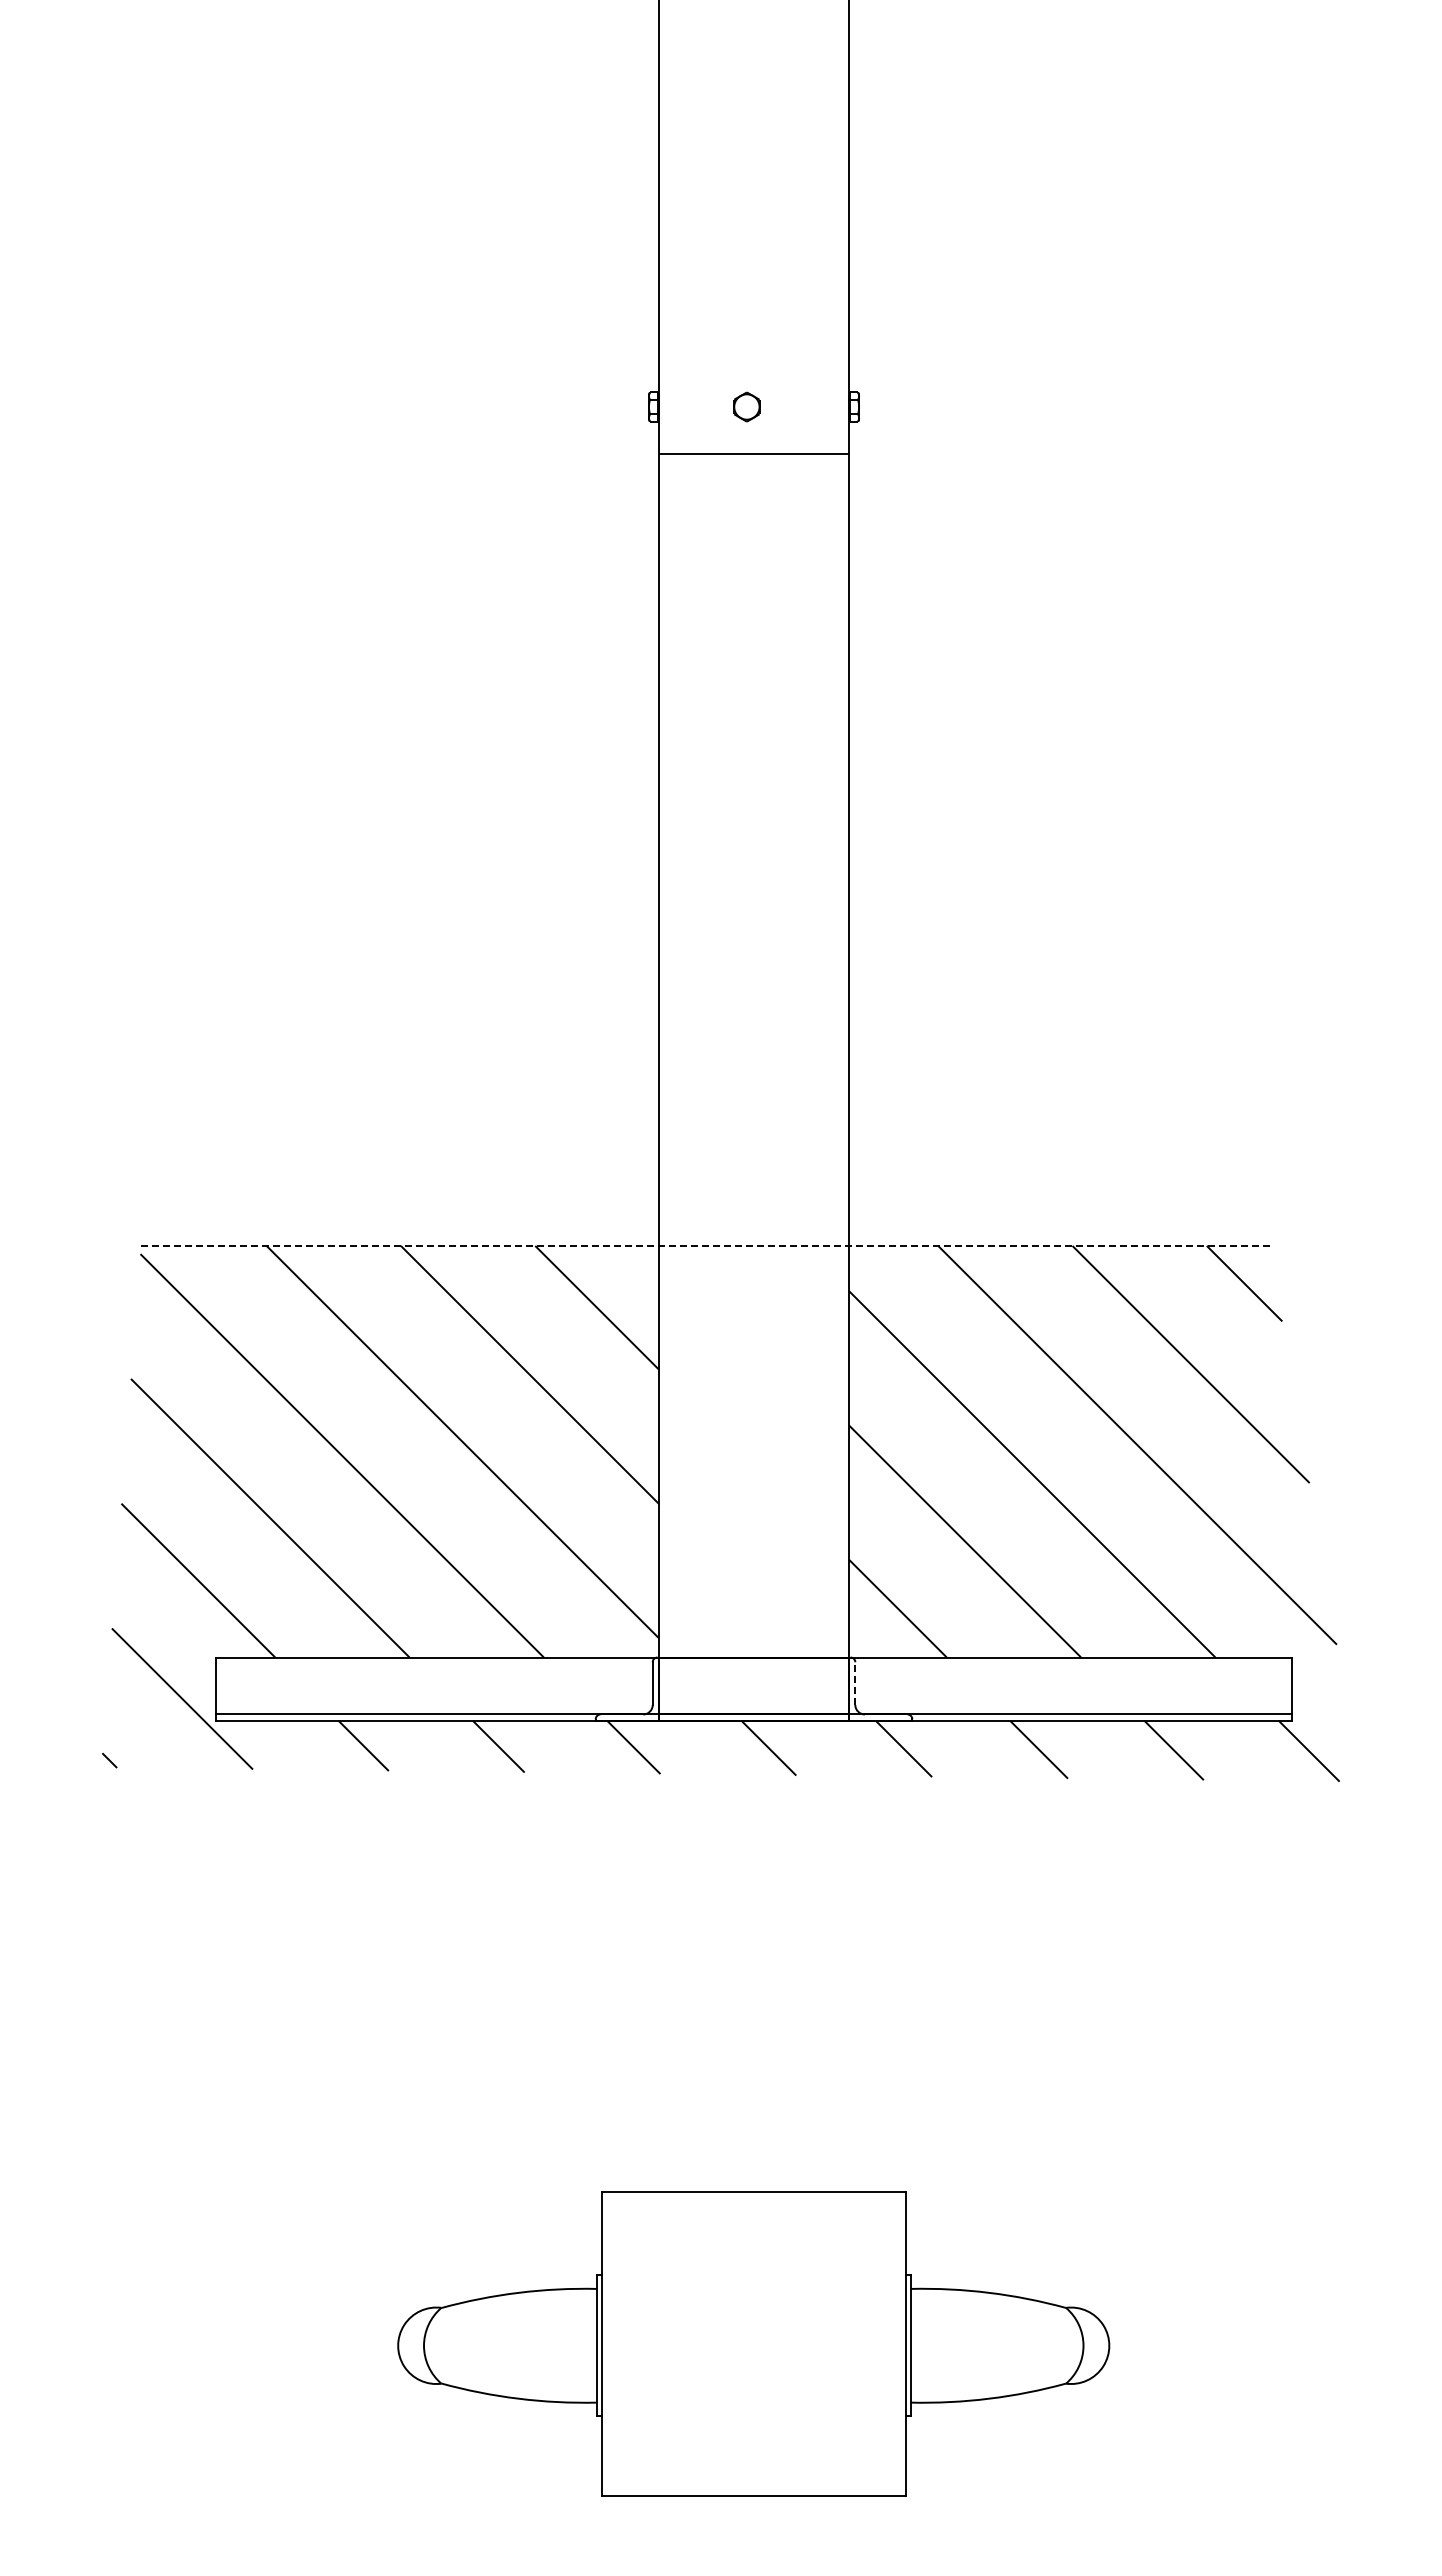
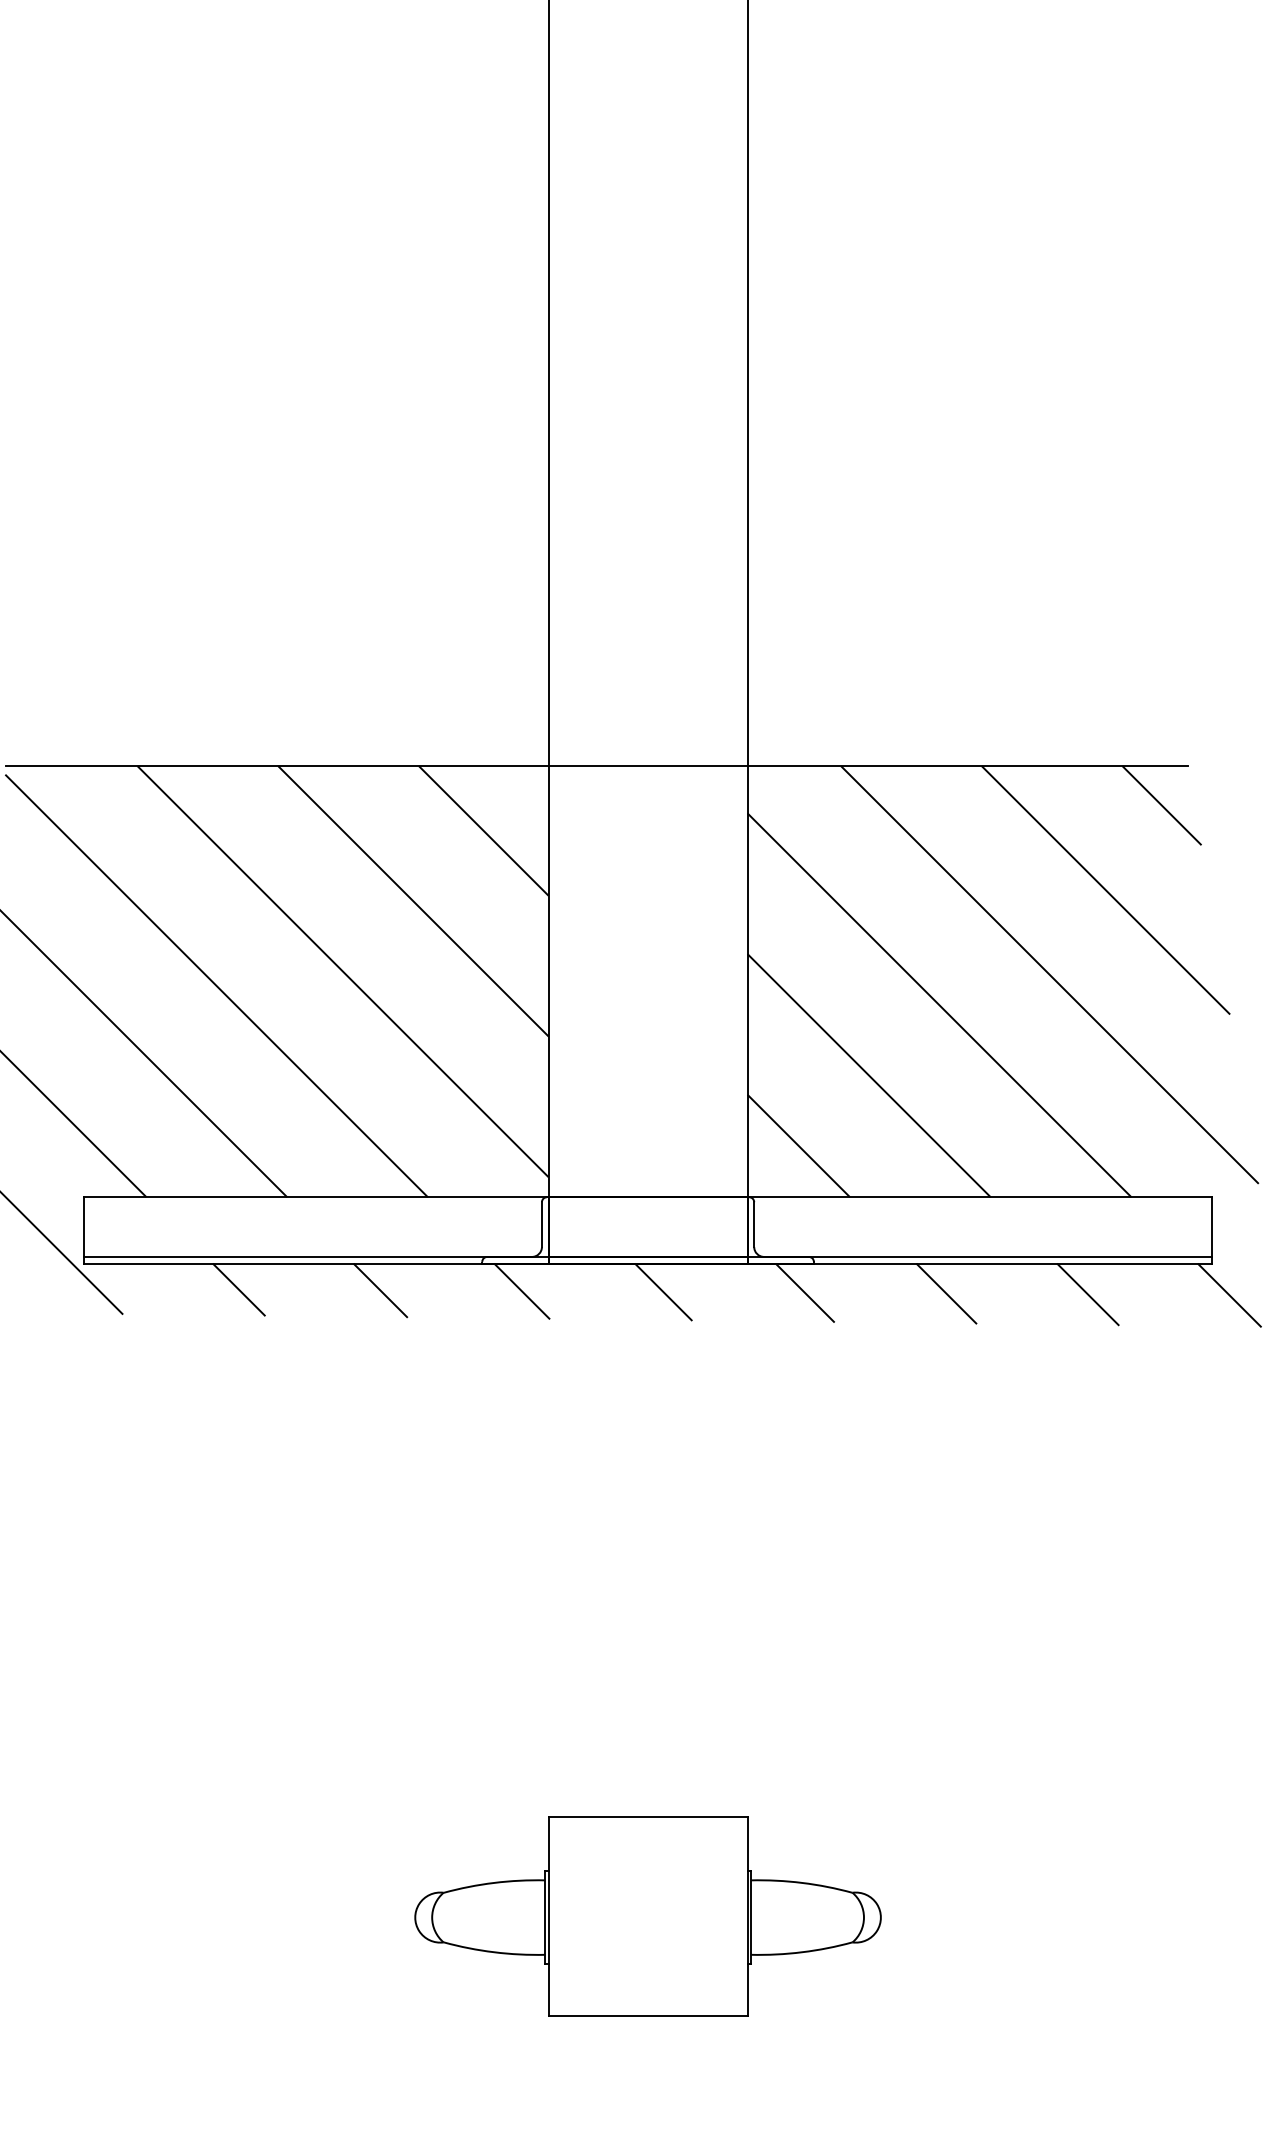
line: (704, 1245) -> (596, 765), dashed -> solid
line: (855, 1683) -> (754, 1224), dashed -> solid
part: (754, 2343) -> (648, 1915), size x0.62

